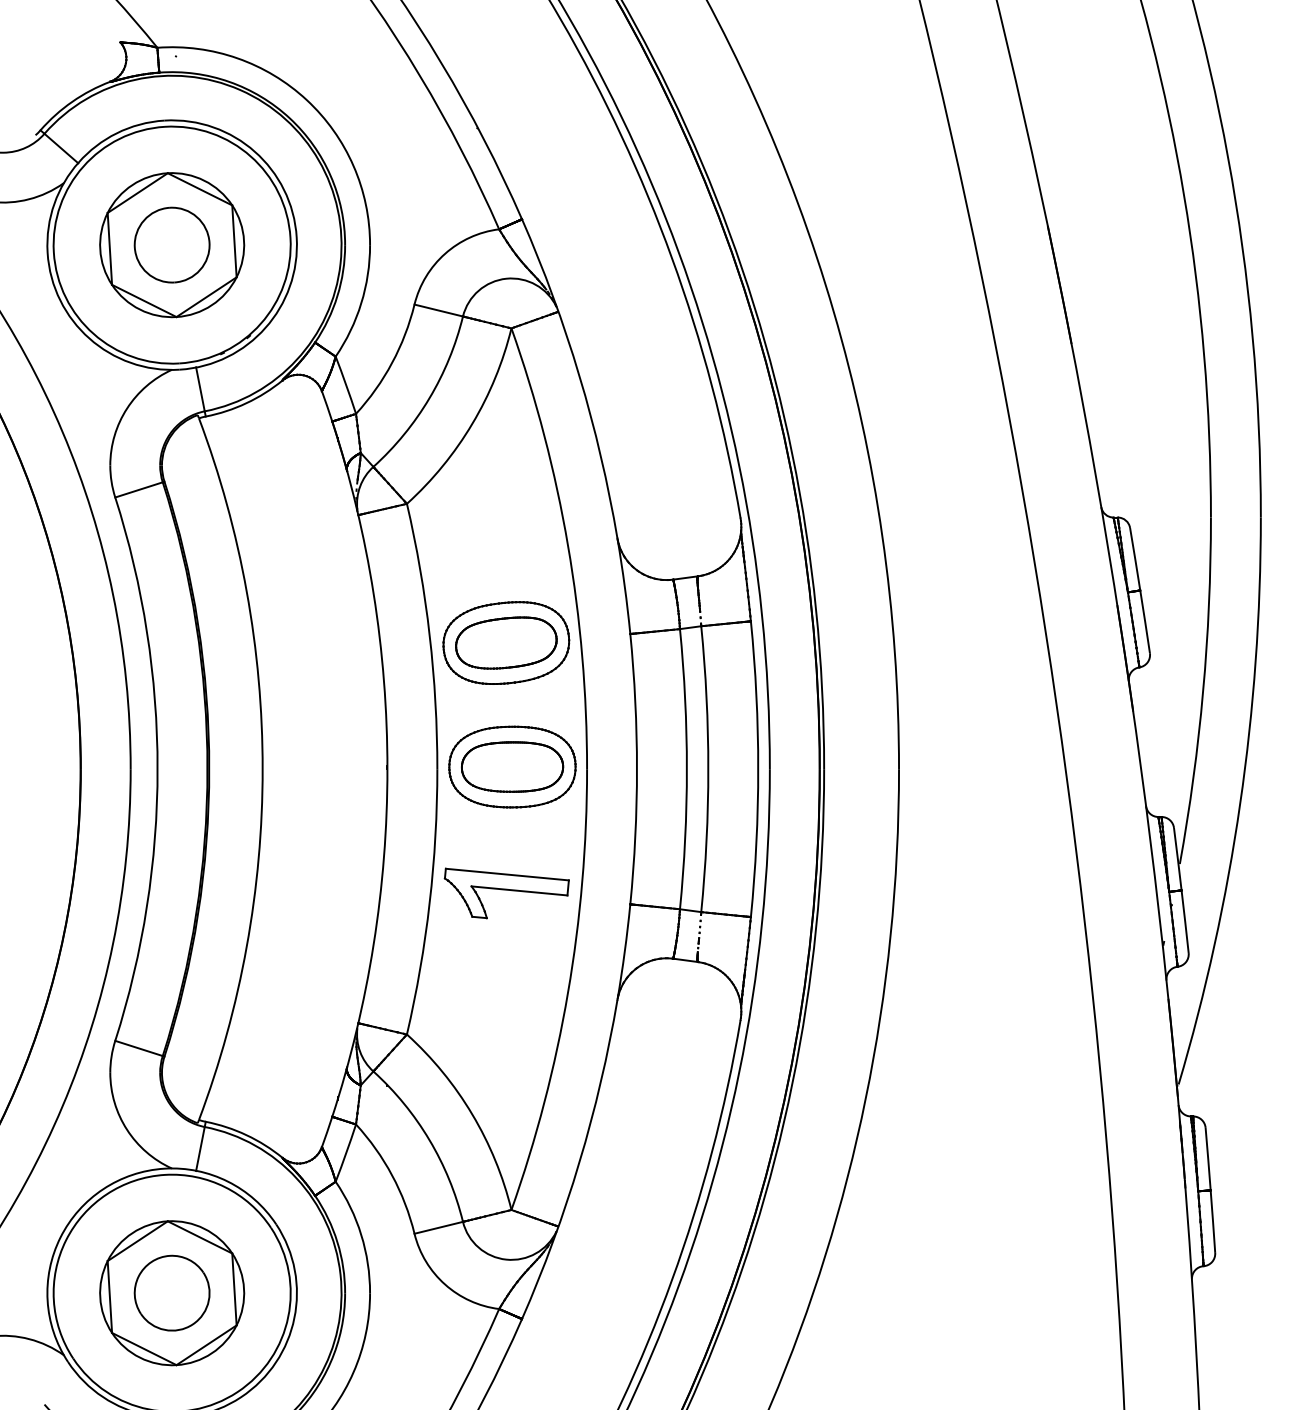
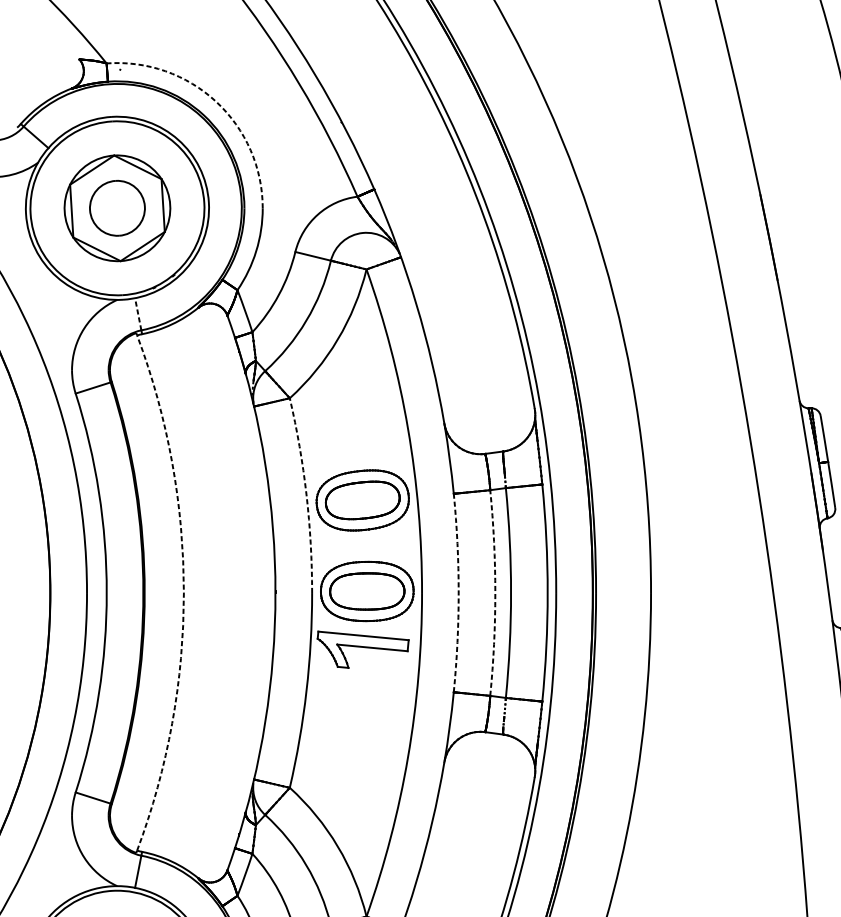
arc: (306, 100) -> (216, 102), solid -> dashed
line: (200, 388) -> (138, 313), solid -> dashed
arc: (429, 635) -> (306, 494), solid -> dashed
arc: (262, 769) -> (183, 593), solid -> dashed
arc: (636, 769) -> (458, 593), solid -> dashed
arc: (686, 769) -> (495, 593), solid -> dashed
part: (506, 893) -> (362, 649), moved

